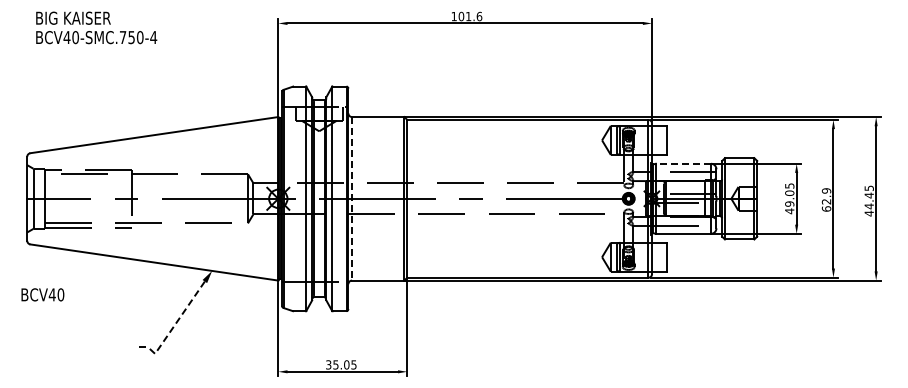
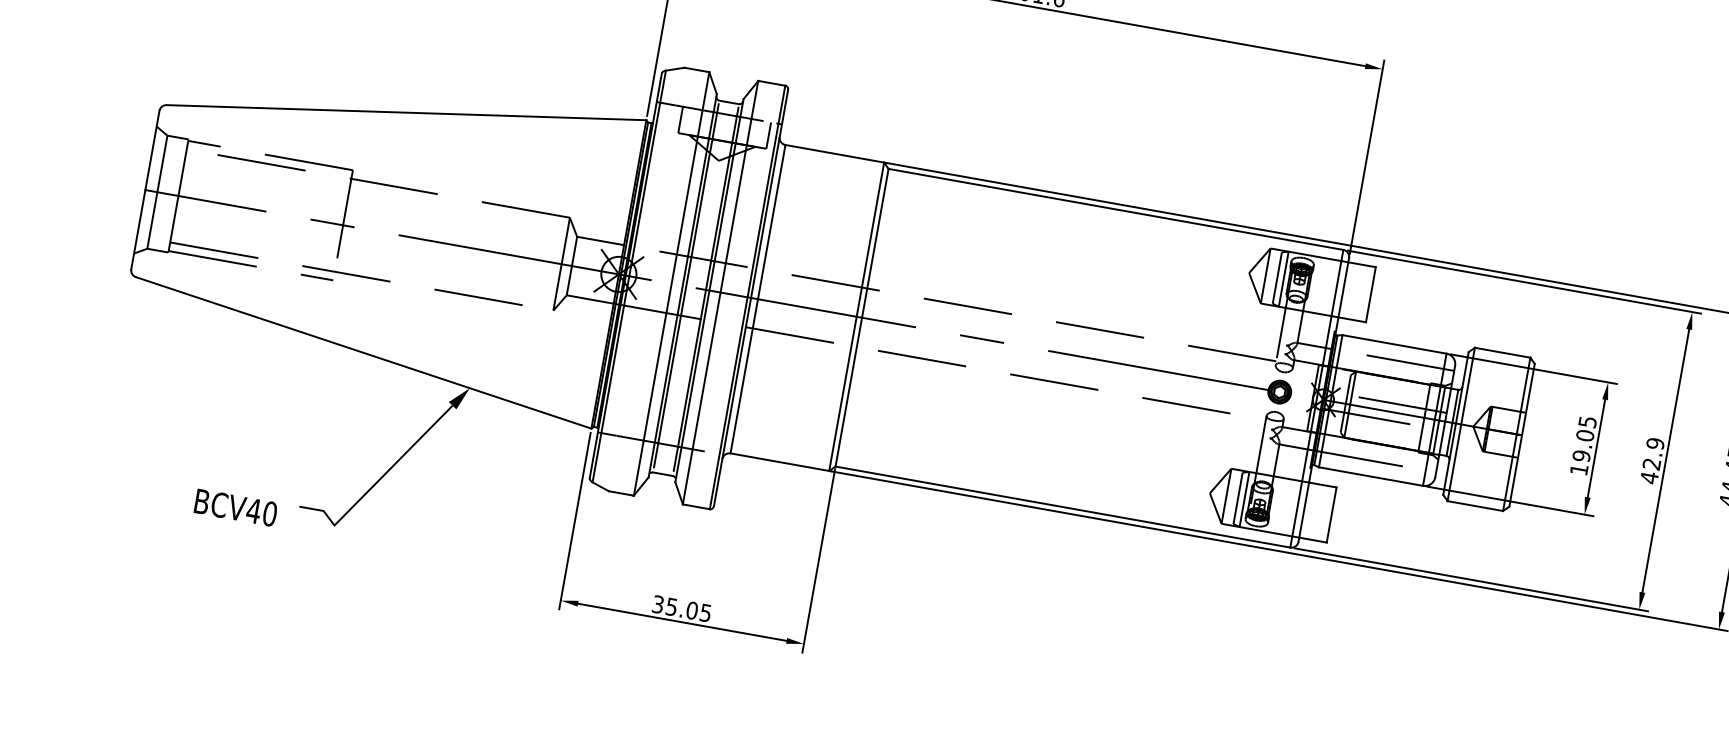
line: (683, 163) -> (1394, 343), dashed -> solid
line: (352, 198) -> (758, 298), dashed -> solid
text: (826, 208) -> (1649, 476), 62.9 -> 42.9
text: (789, 211) -> (1578, 470), 49.05 -> 19.05
text: (42, 294) -> (235, 507), moved
line: (172, 328) -> (375, 483), dashed -> solid

